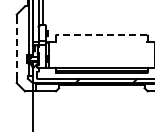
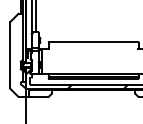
line: (101, 35) -> (93, 42), dashed -> solid
line: (16, 45) -> (10, 52), dashed -> solid

